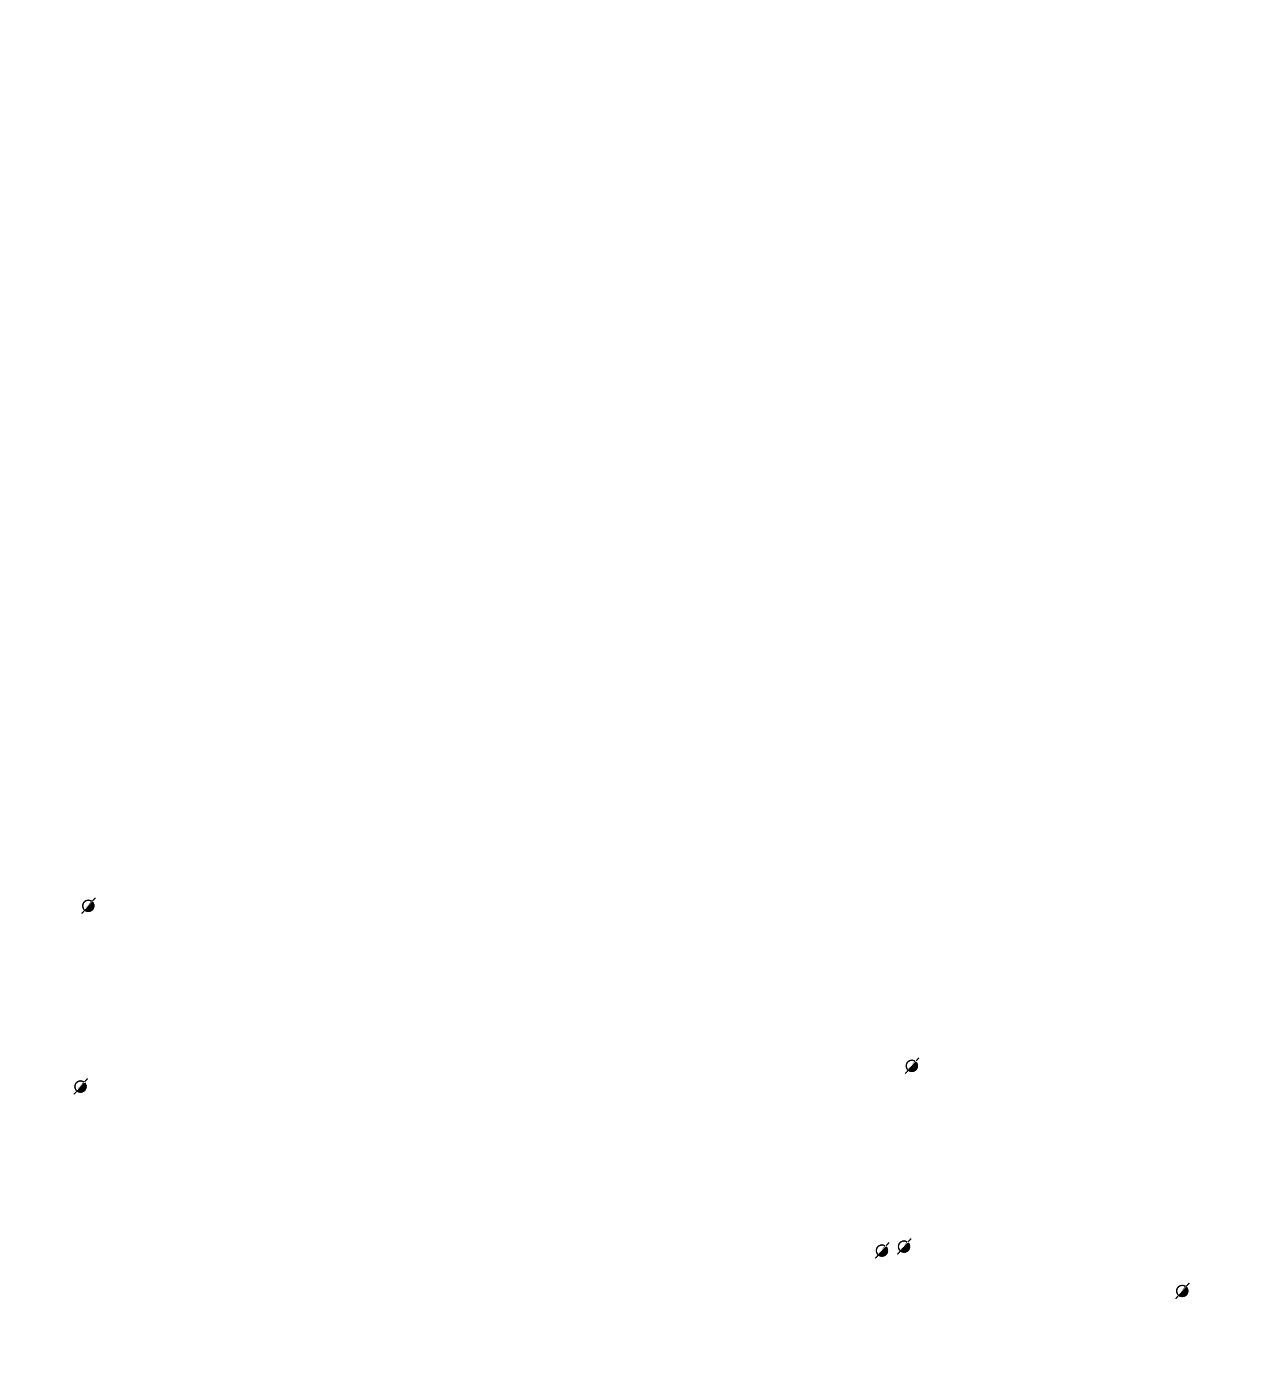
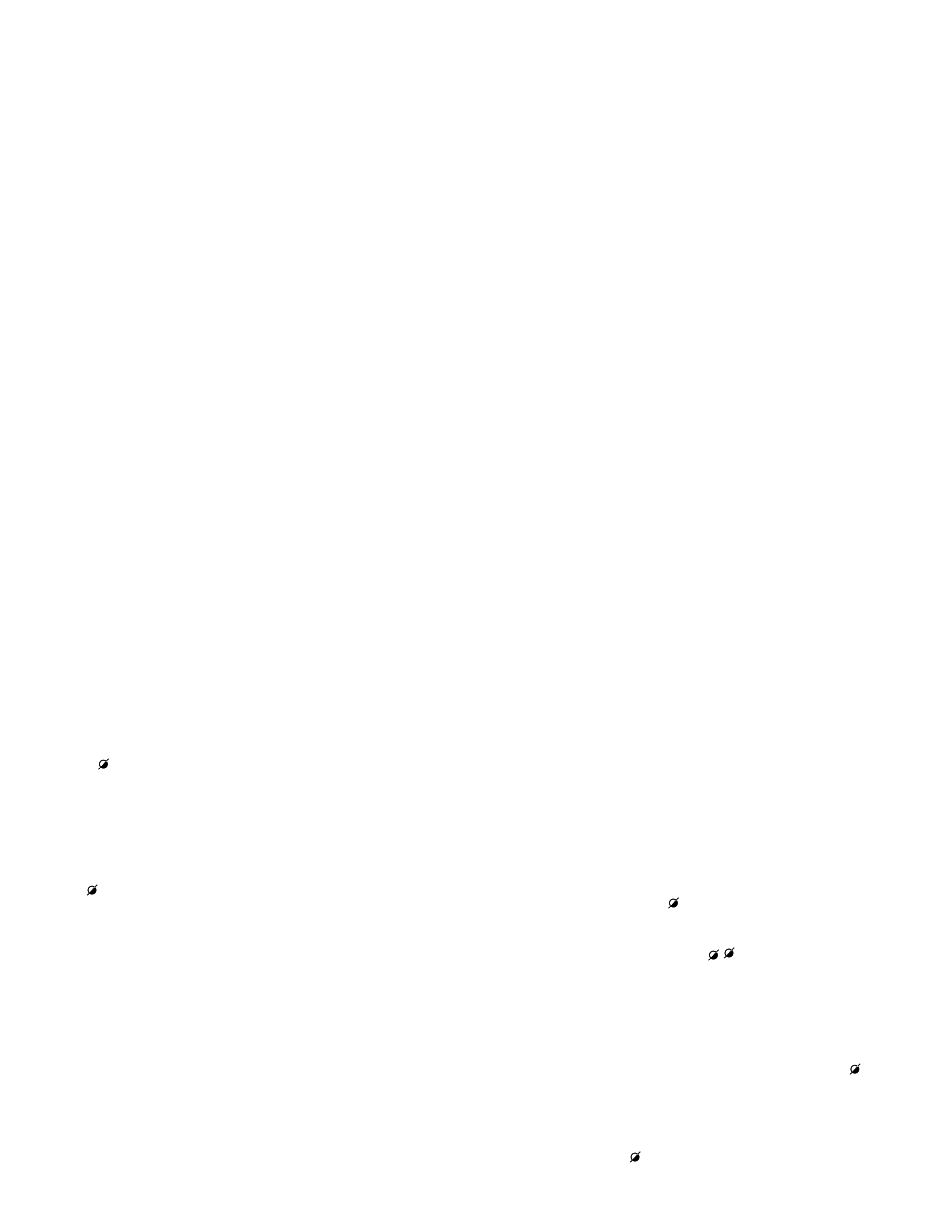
part: (893, 1247) -> (721, 953), moved

